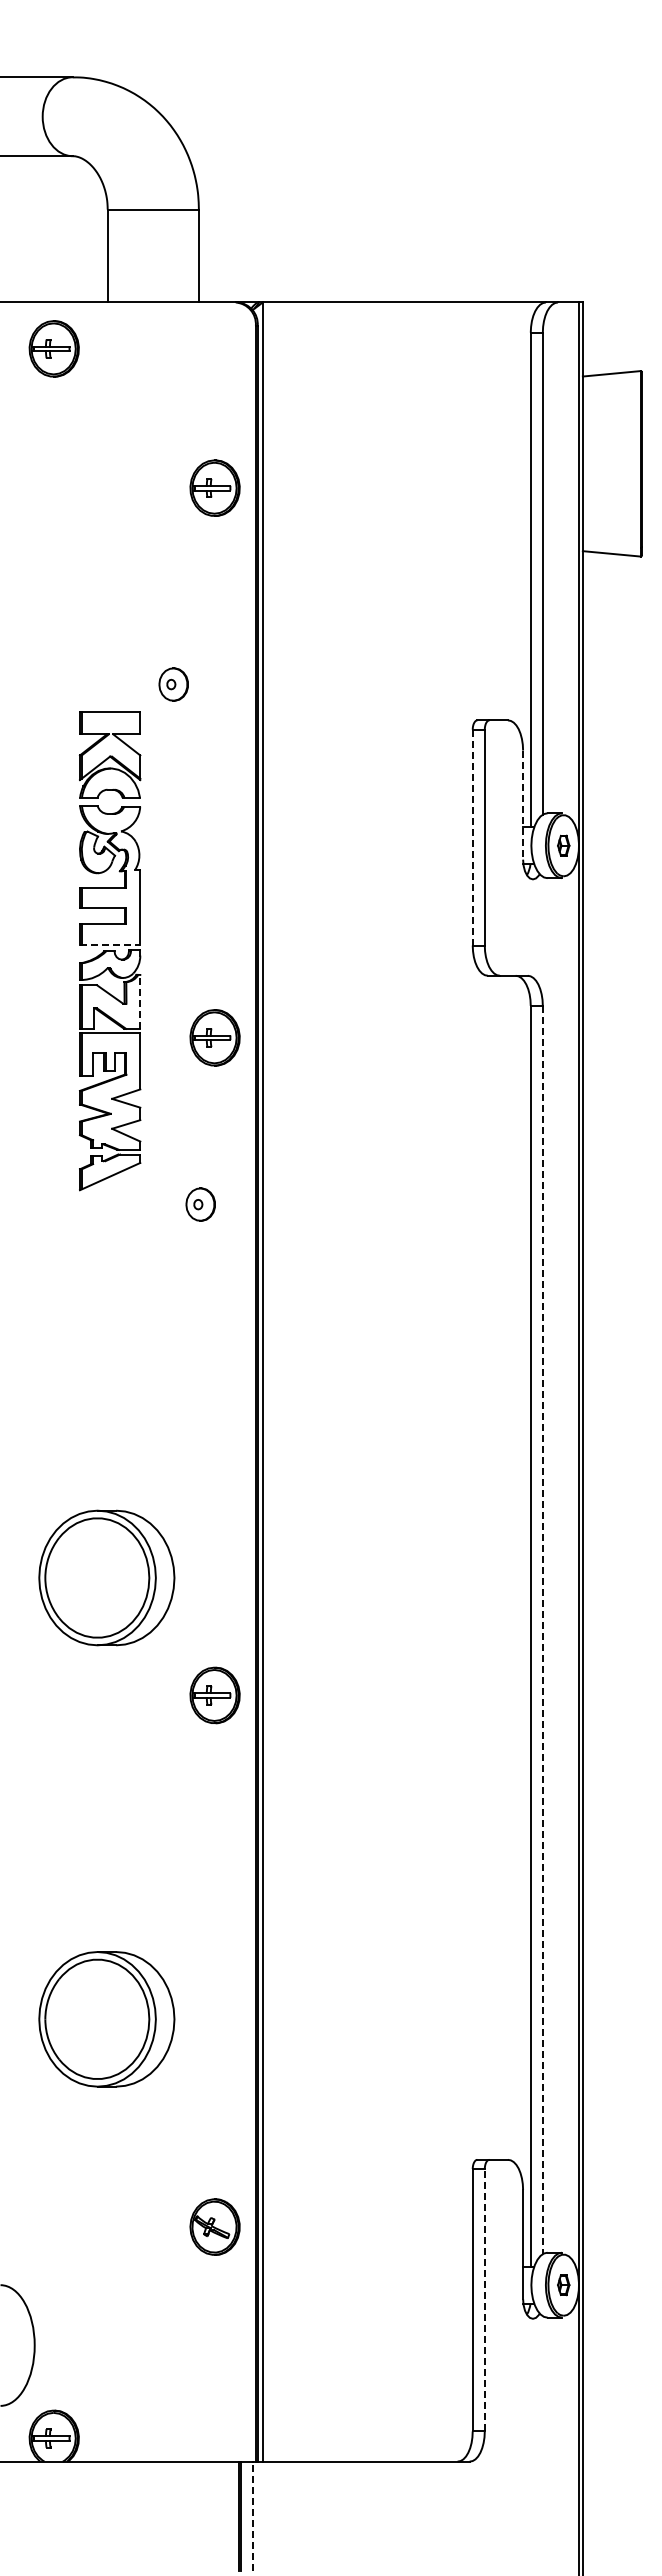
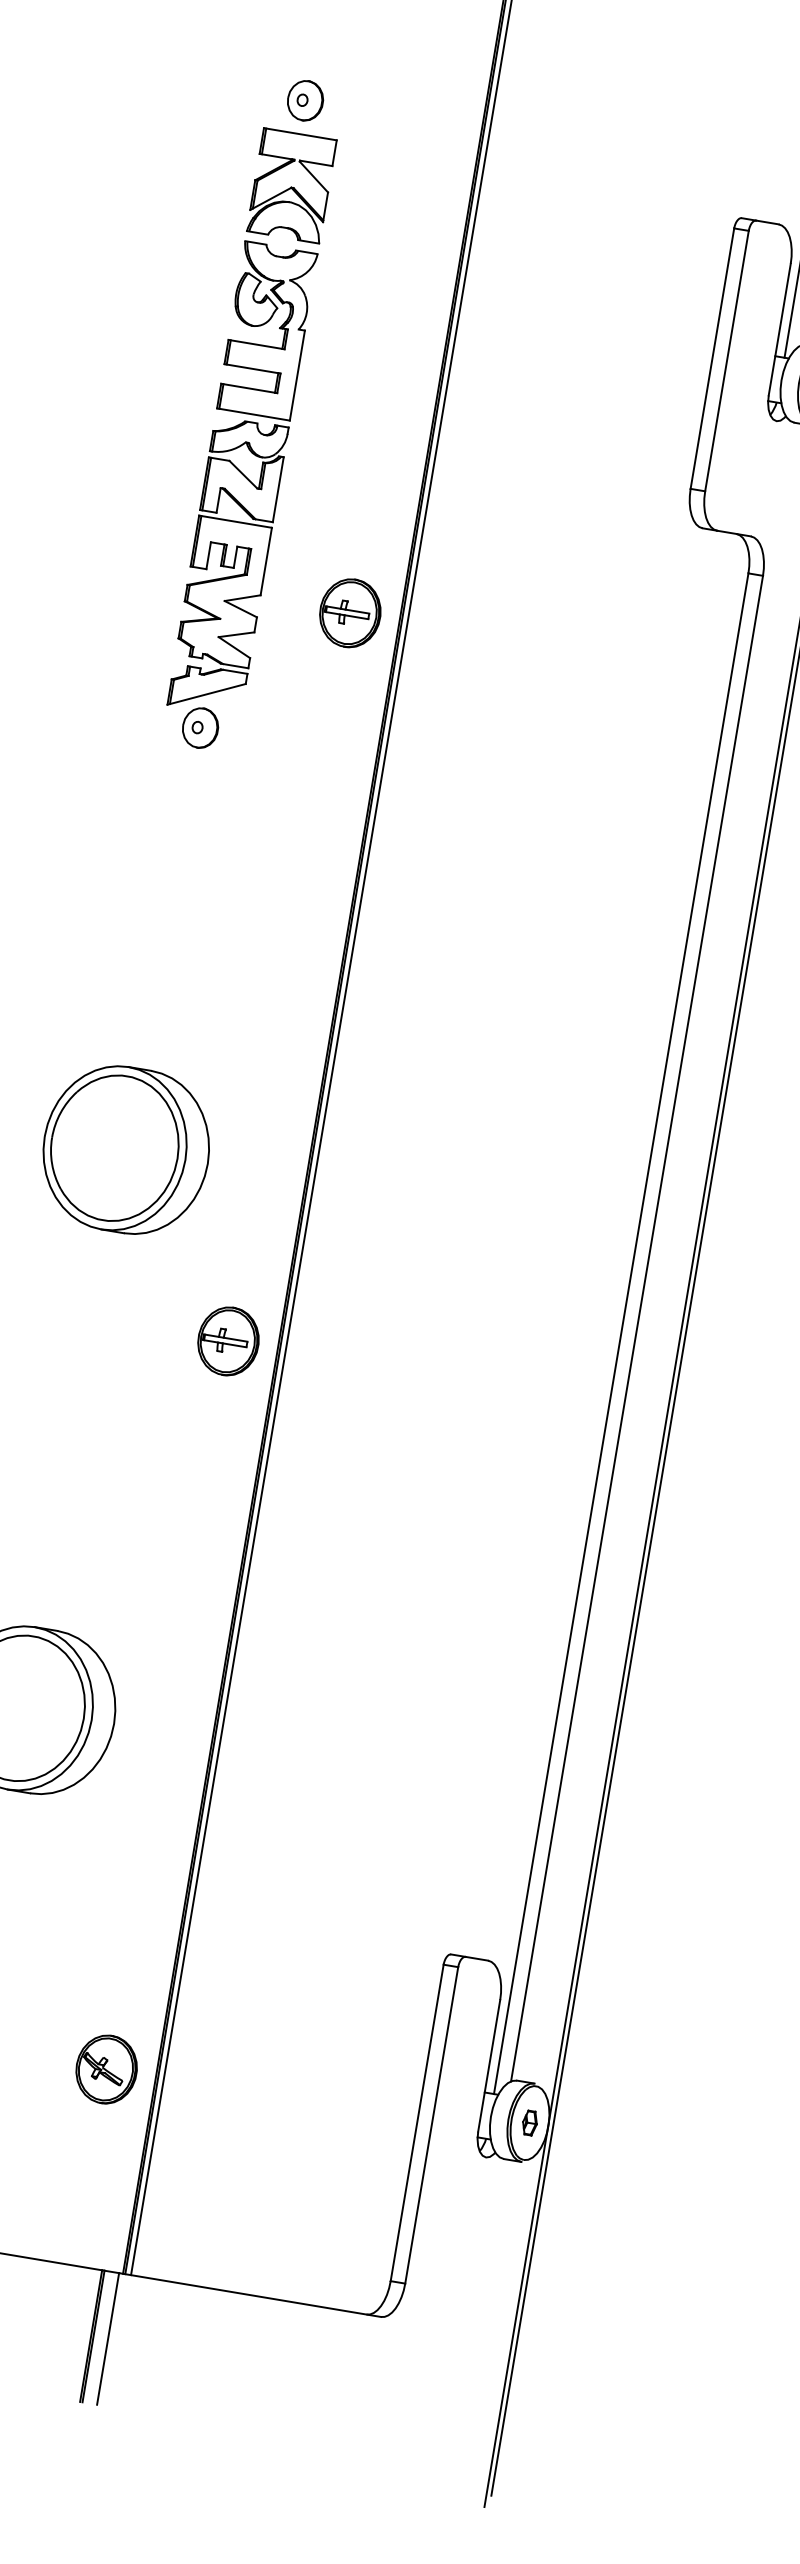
part: (173, 684) -> (305, 100), moved
line: (523, 805) -> (780, 330), dashed -> solid
line: (472, 837) -> (712, 358), dashed -> solid
line: (110, 944) -> (253, 414), dashed -> solid
line: (140, 1001) -> (278, 489), dashed -> solid
part: (214, 1037) -> (349, 612), moved
part: (200, 1204) -> (200, 727), moved
part: (106, 1577) -> (125, 1149), moved
line: (542, 1630) -> (636, 1329), dashed -> solid
part: (214, 2226) -> (106, 2068), moved
line: (484, 2299) -> (431, 2124), dashed -> solid
line: (252, 2516) -> (107, 2339), dashed -> solid

